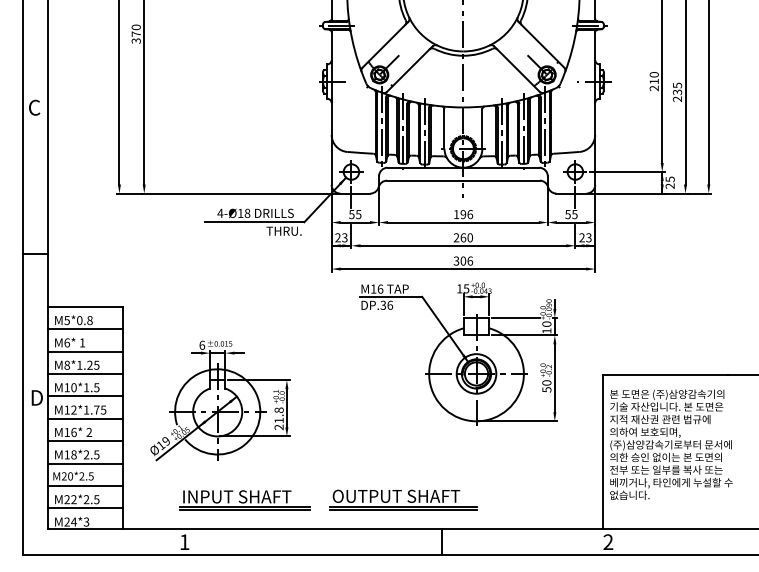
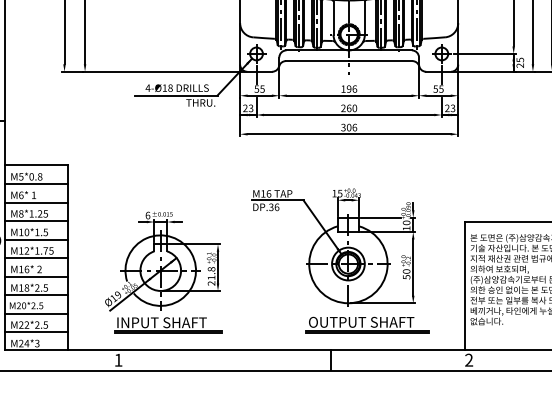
part: (458, 353) -> (333, 247), moved
part: (220, 400) -> (163, 261), moved
part: (403, 499) -> (367, 324), moved

